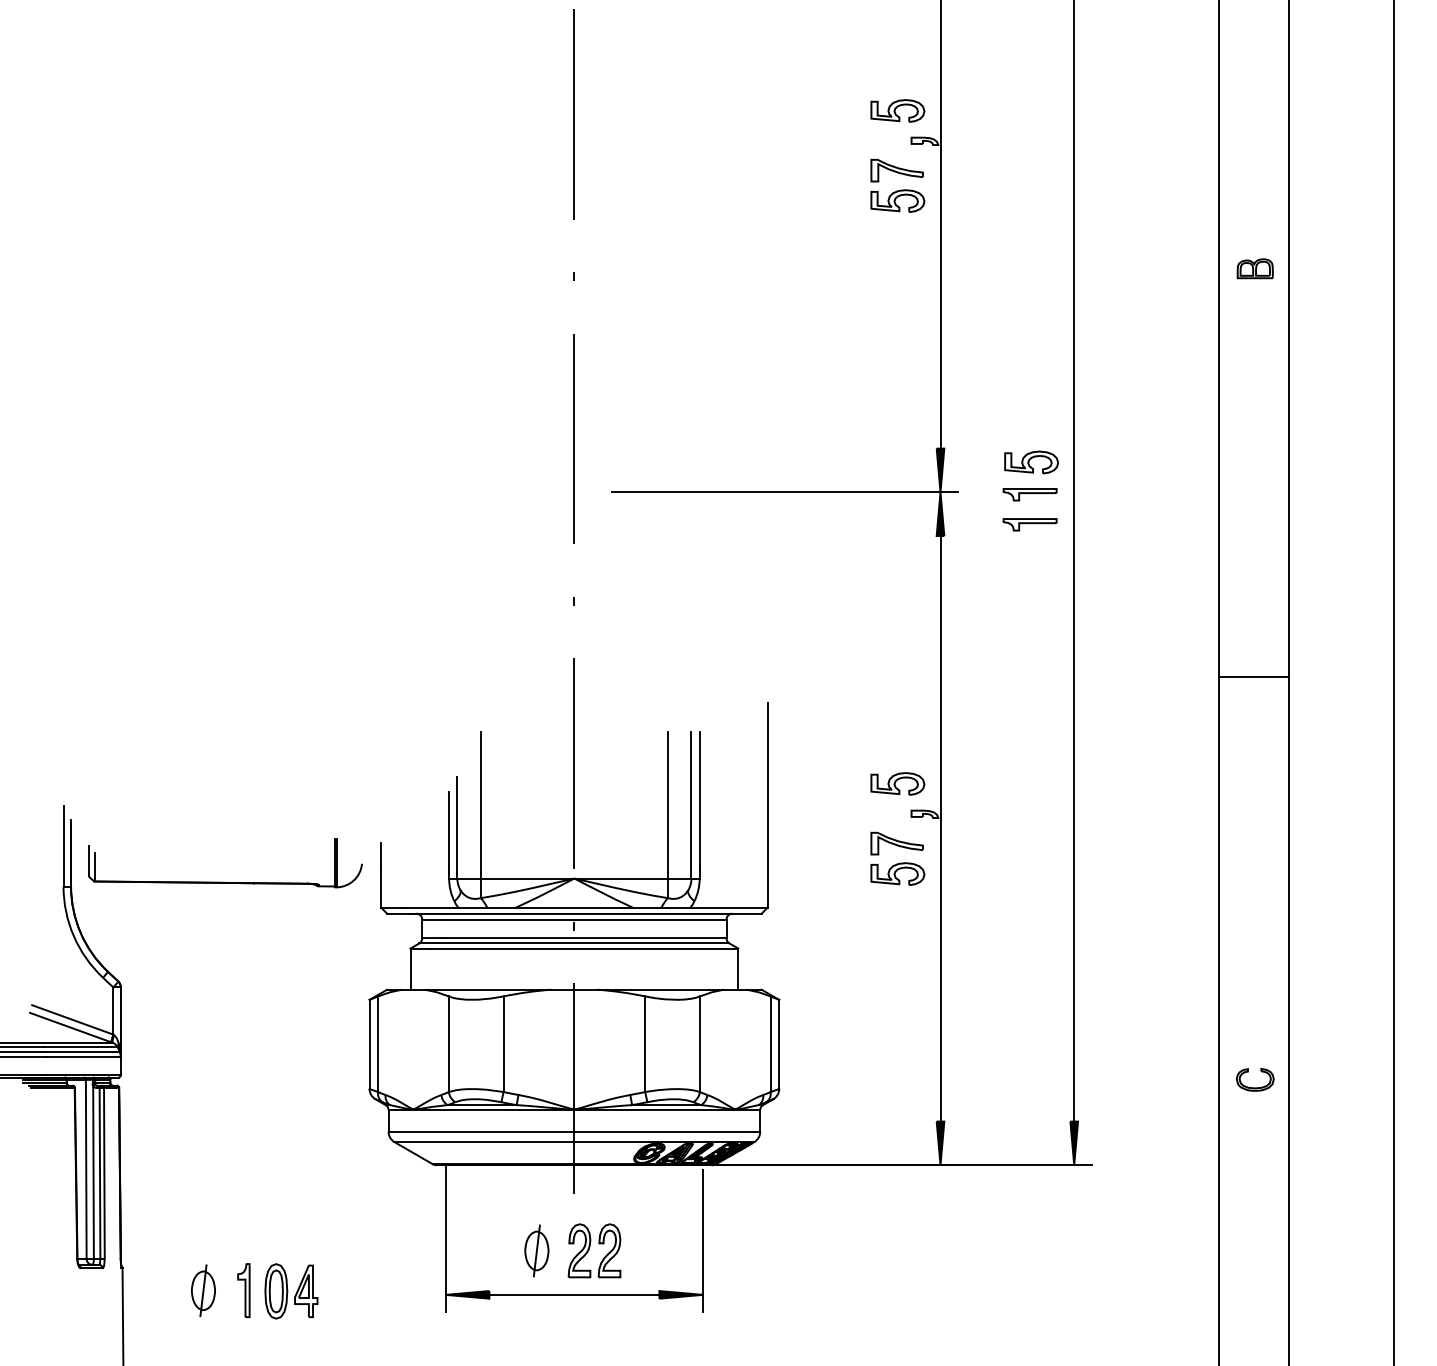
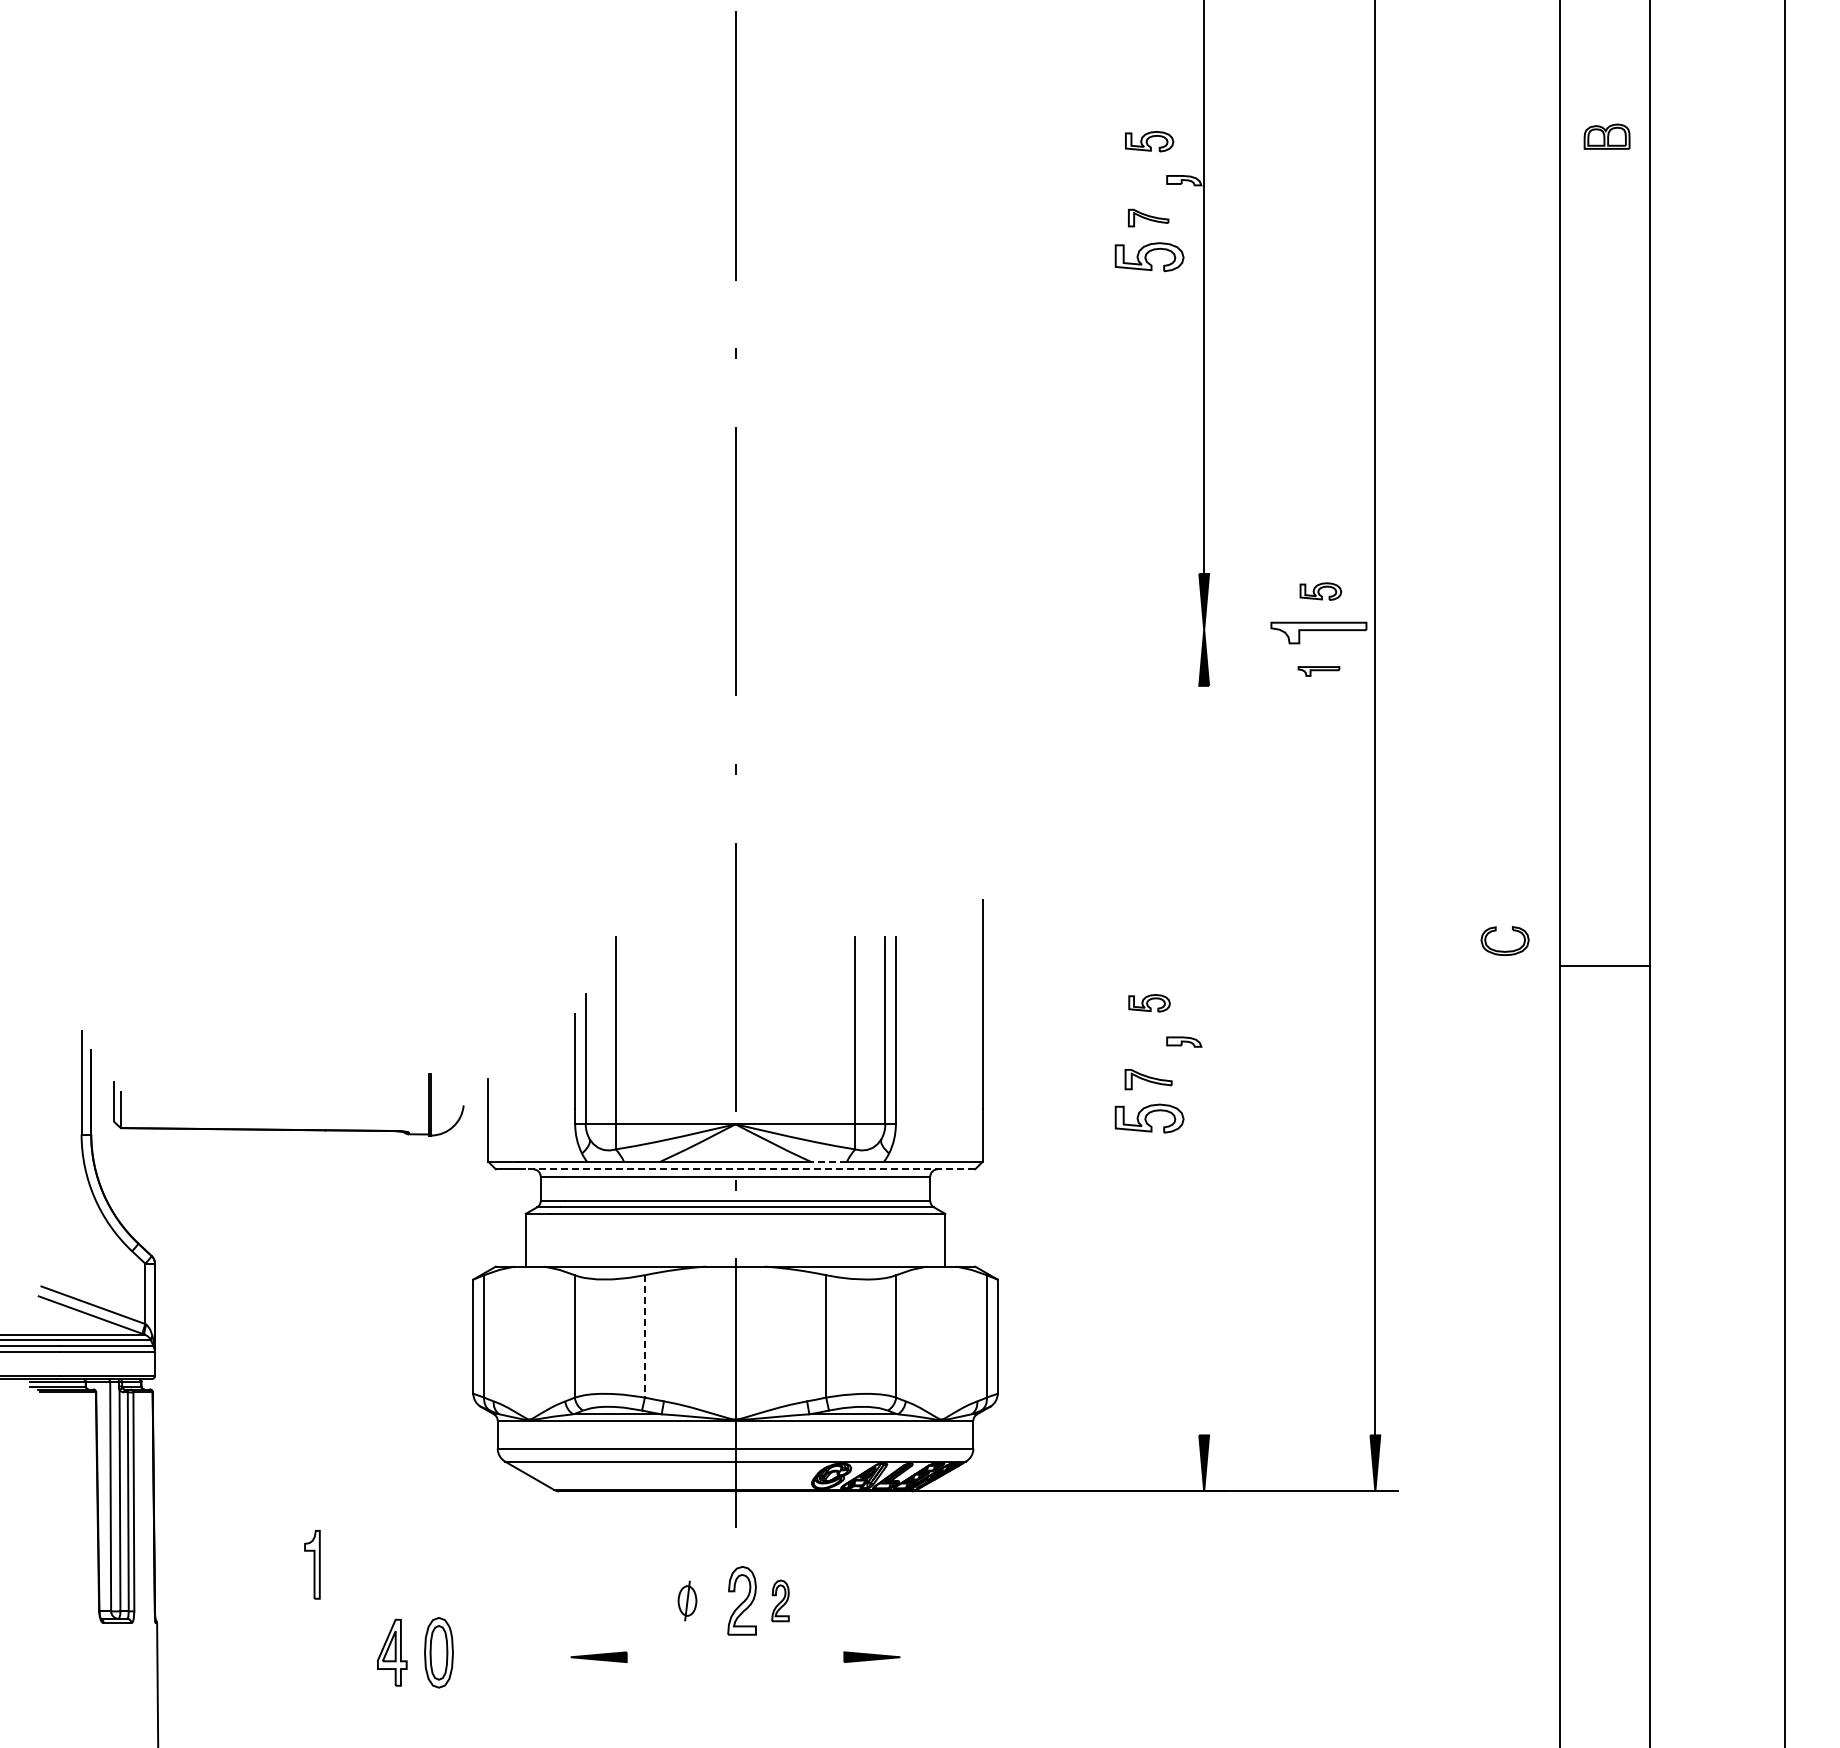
part: (897, 110) -> (1149, 141), size x0.7
part: (897, 170) -> (1148, 217), size x0.6
part: (1254, 268) -> (1606, 136), moved
part: (1031, 462) -> (1320, 591), size x0.6
line: (784, 491) -> (1004, 629), removed
part: (1029, 494) -> (1318, 632), size x1.4
part: (1029, 524) -> (1318, 671), size x0.6
line: (1253, 677) -> (1604, 965), moved
part: (897, 784) -> (1149, 1003), size x0.6
line: (940, 828) -> (1204, 1060), removed
part: (897, 843) -> (1148, 1079), size x0.7
line: (647, 907) -> (828, 1161), solid -> dashed
line: (585, 913) -> (749, 1169), solid -> dashed
line: (503, 1044) -> (644, 1336), solid -> dashed
part: (1254, 1087) -> (1503, 950), moved
line: (445, 1239) -> (570, 1586), removed
line: (703, 1241) -> (900, 1588), removed
part: (536, 1250) -> (687, 1600), size x0.6
part: (609, 1250) -> (780, 1600), size x0.6
part: (203, 1290) -> (260, 1651), removed
part: (243, 1290) -> (312, 1564), moved
part: (275, 1291) -> (438, 1652), moved
line: (574, 1295) -> (735, 1657), removed

